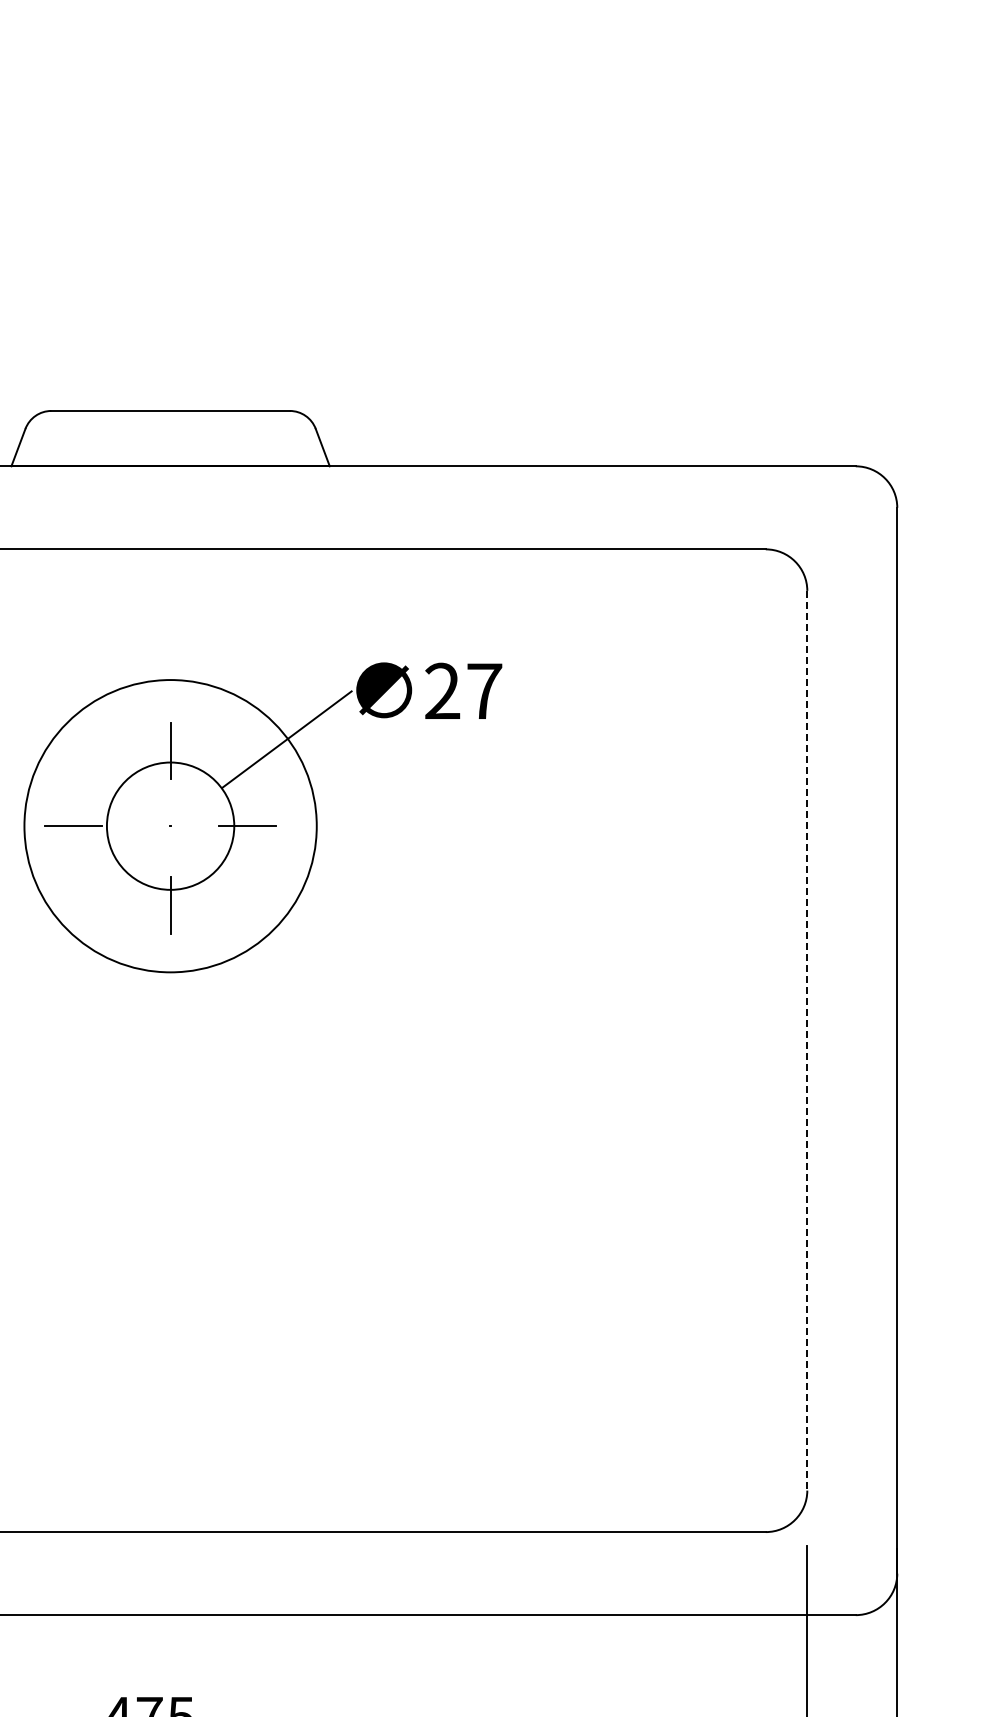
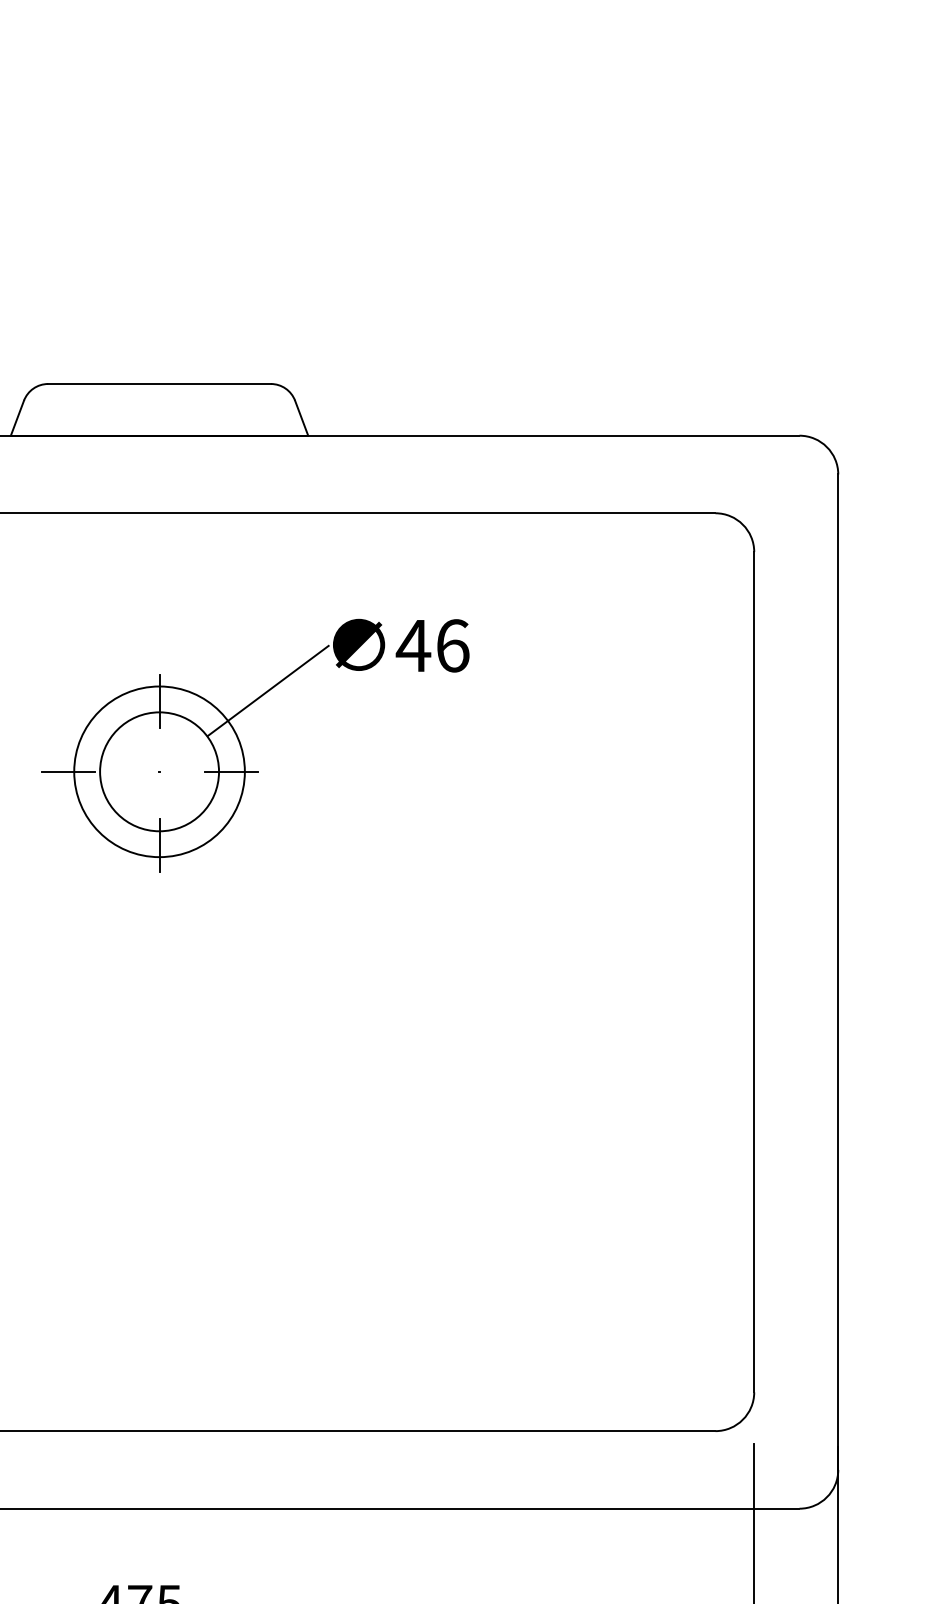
text: (462, 690) -> (432, 645), 27 -> 46
circle: (170, 825) -> (159, 771), size x0.62
line: (807, 1040) -> (754, 971), dashed -> solid

